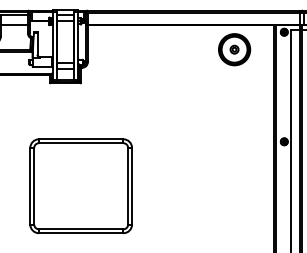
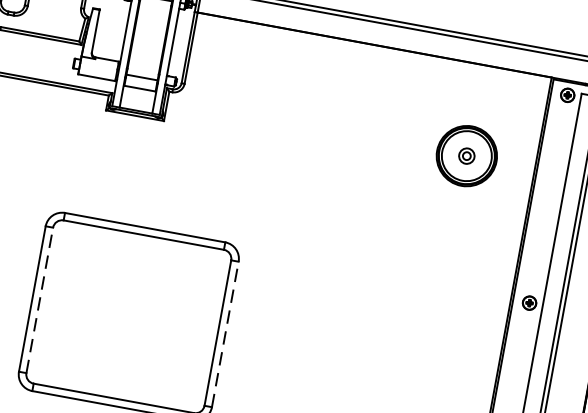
part: (234, 49) -> (466, 155), moved
line: (34, 185) -> (40, 299), solid -> dashed
line: (132, 185) -> (226, 333), solid -> dashed

